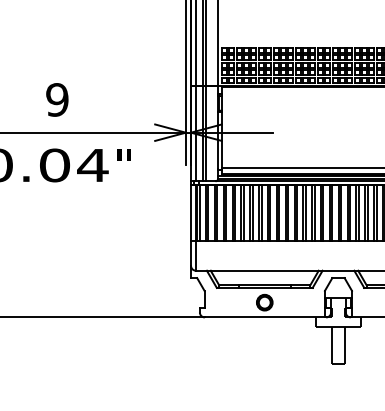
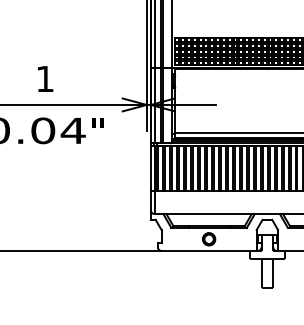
text: (57, 99) -> (45, 78), 9 -> 1

